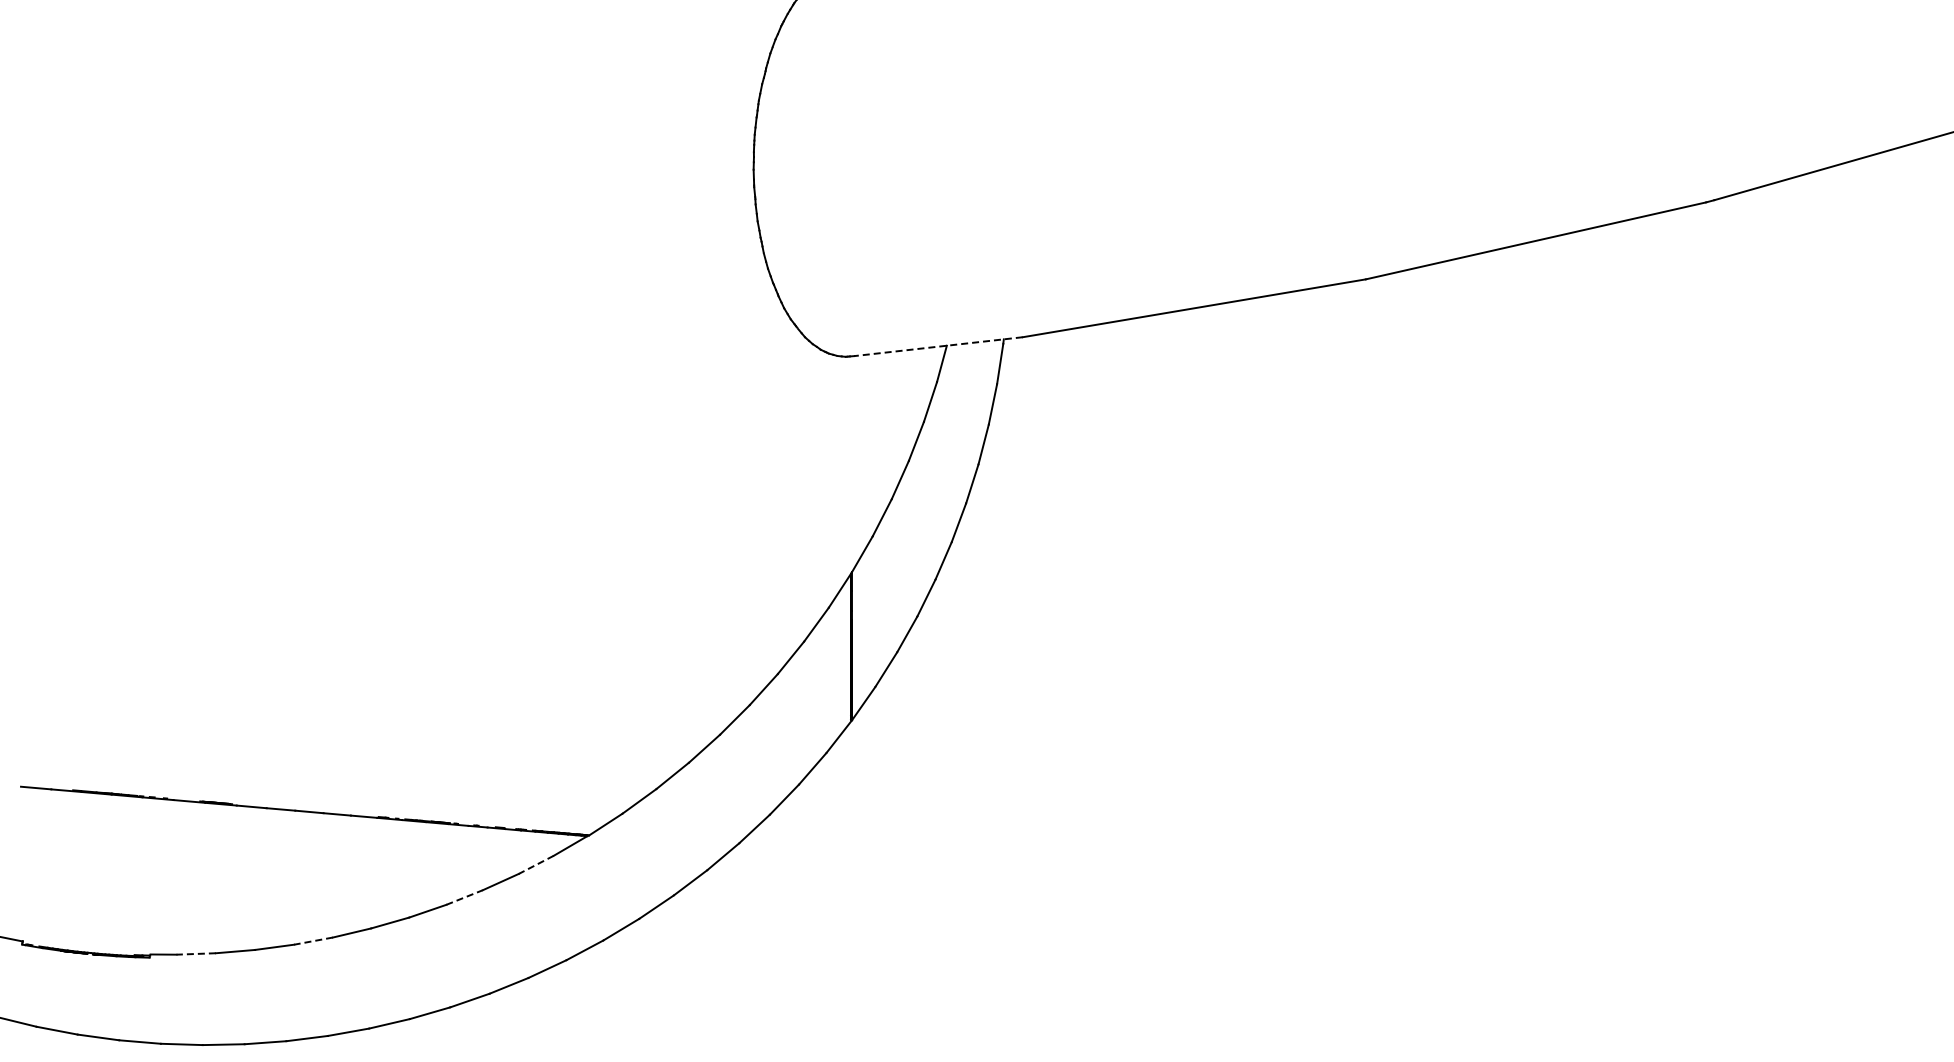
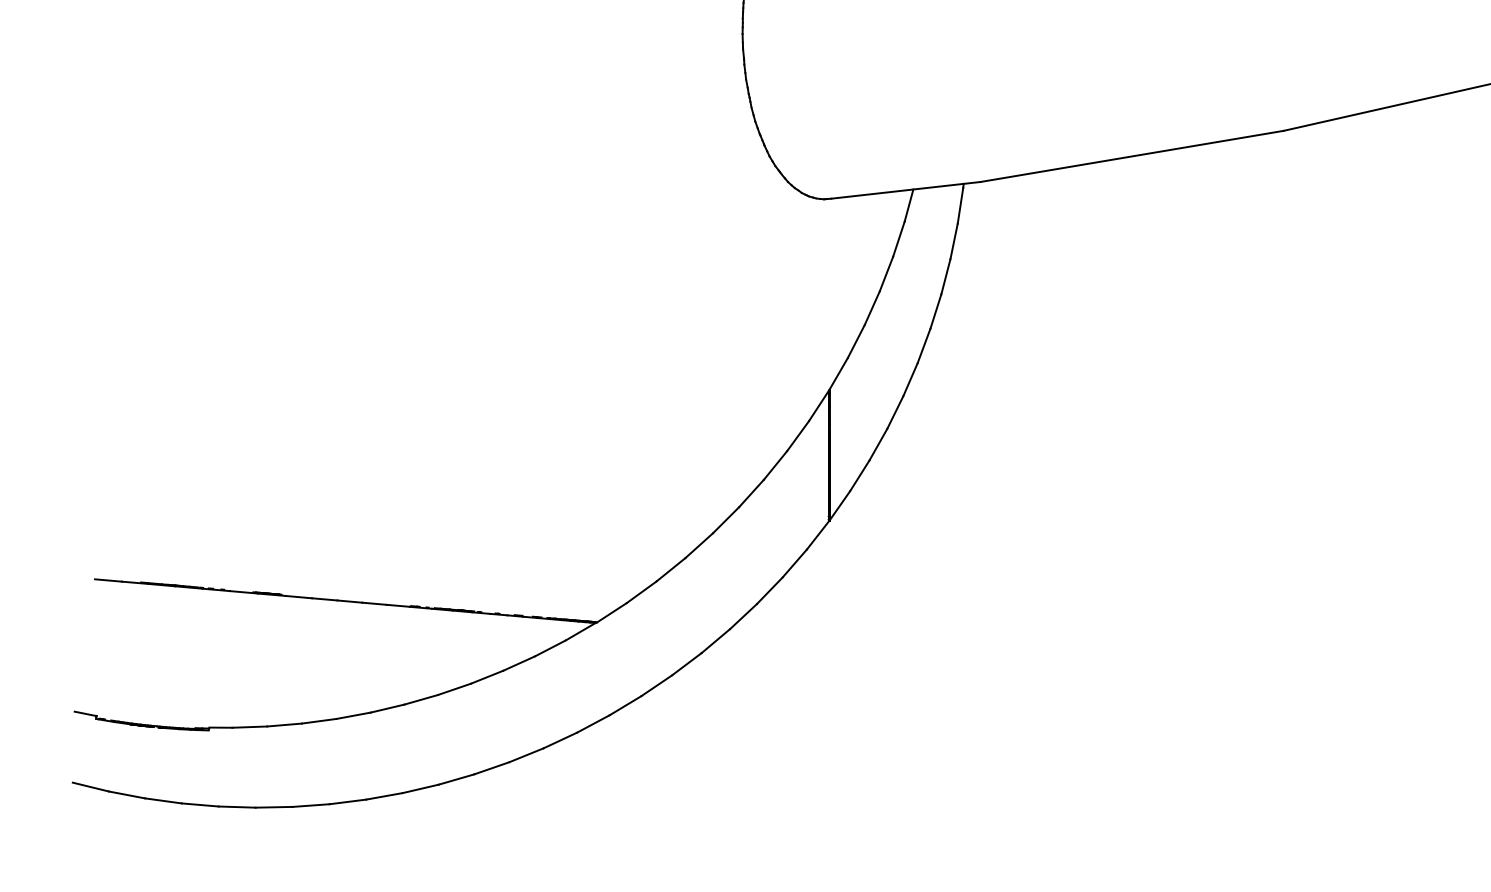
line: (938, 346) -> (905, 190), dashed -> solid
line: (536, 864) -> (550, 648), dashed -> solid
line: (464, 897) -> (487, 677), dashed -> solid
line: (313, 941) -> (353, 716), dashed -> solid
line: (196, 953) -> (250, 726), dashed -> solid

